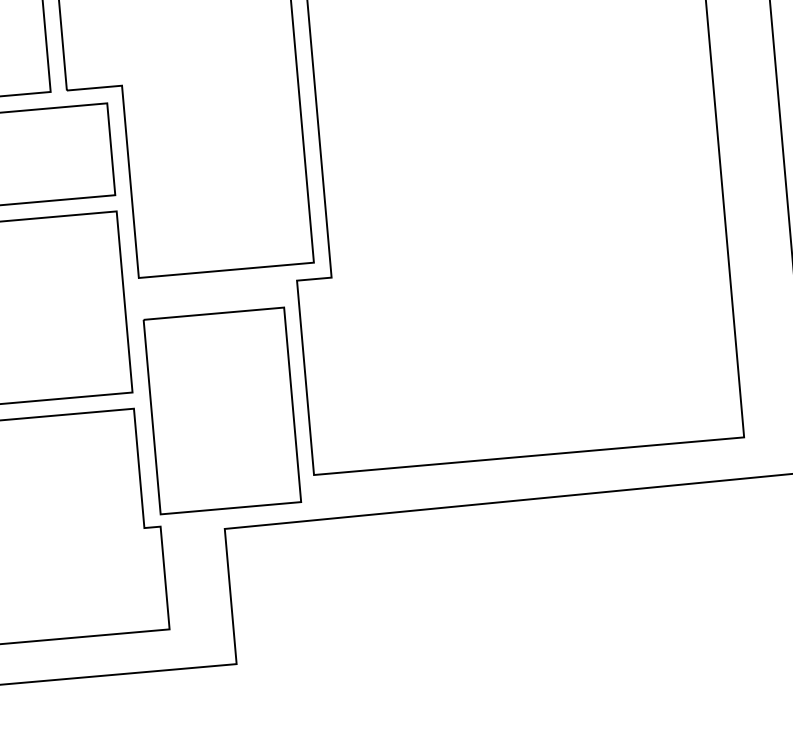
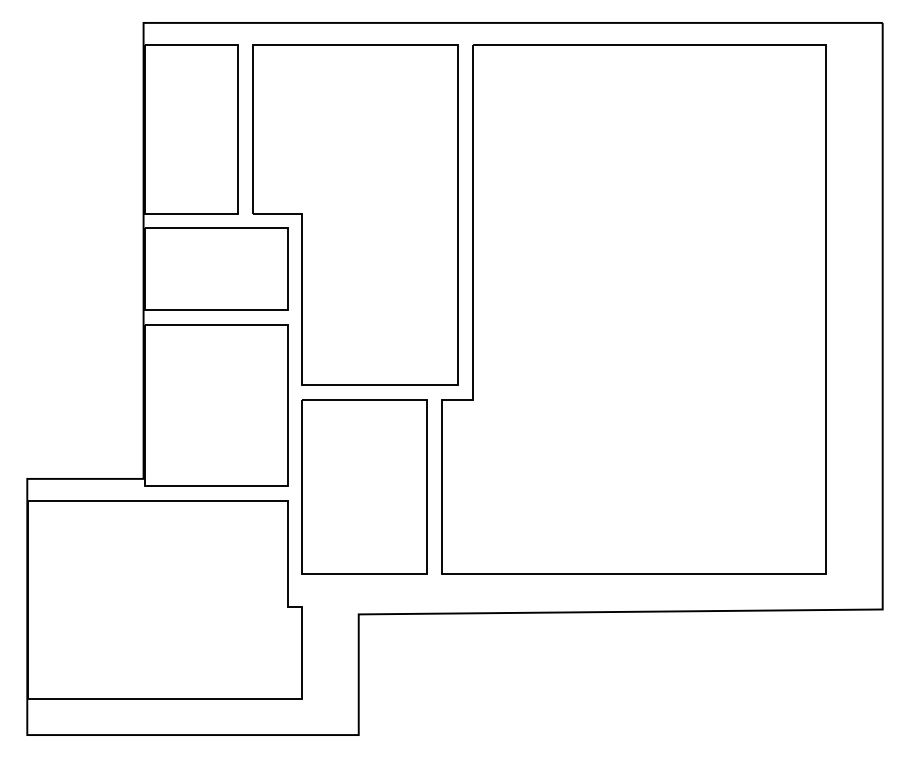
part: (222, 410) -> (364, 486), moved

